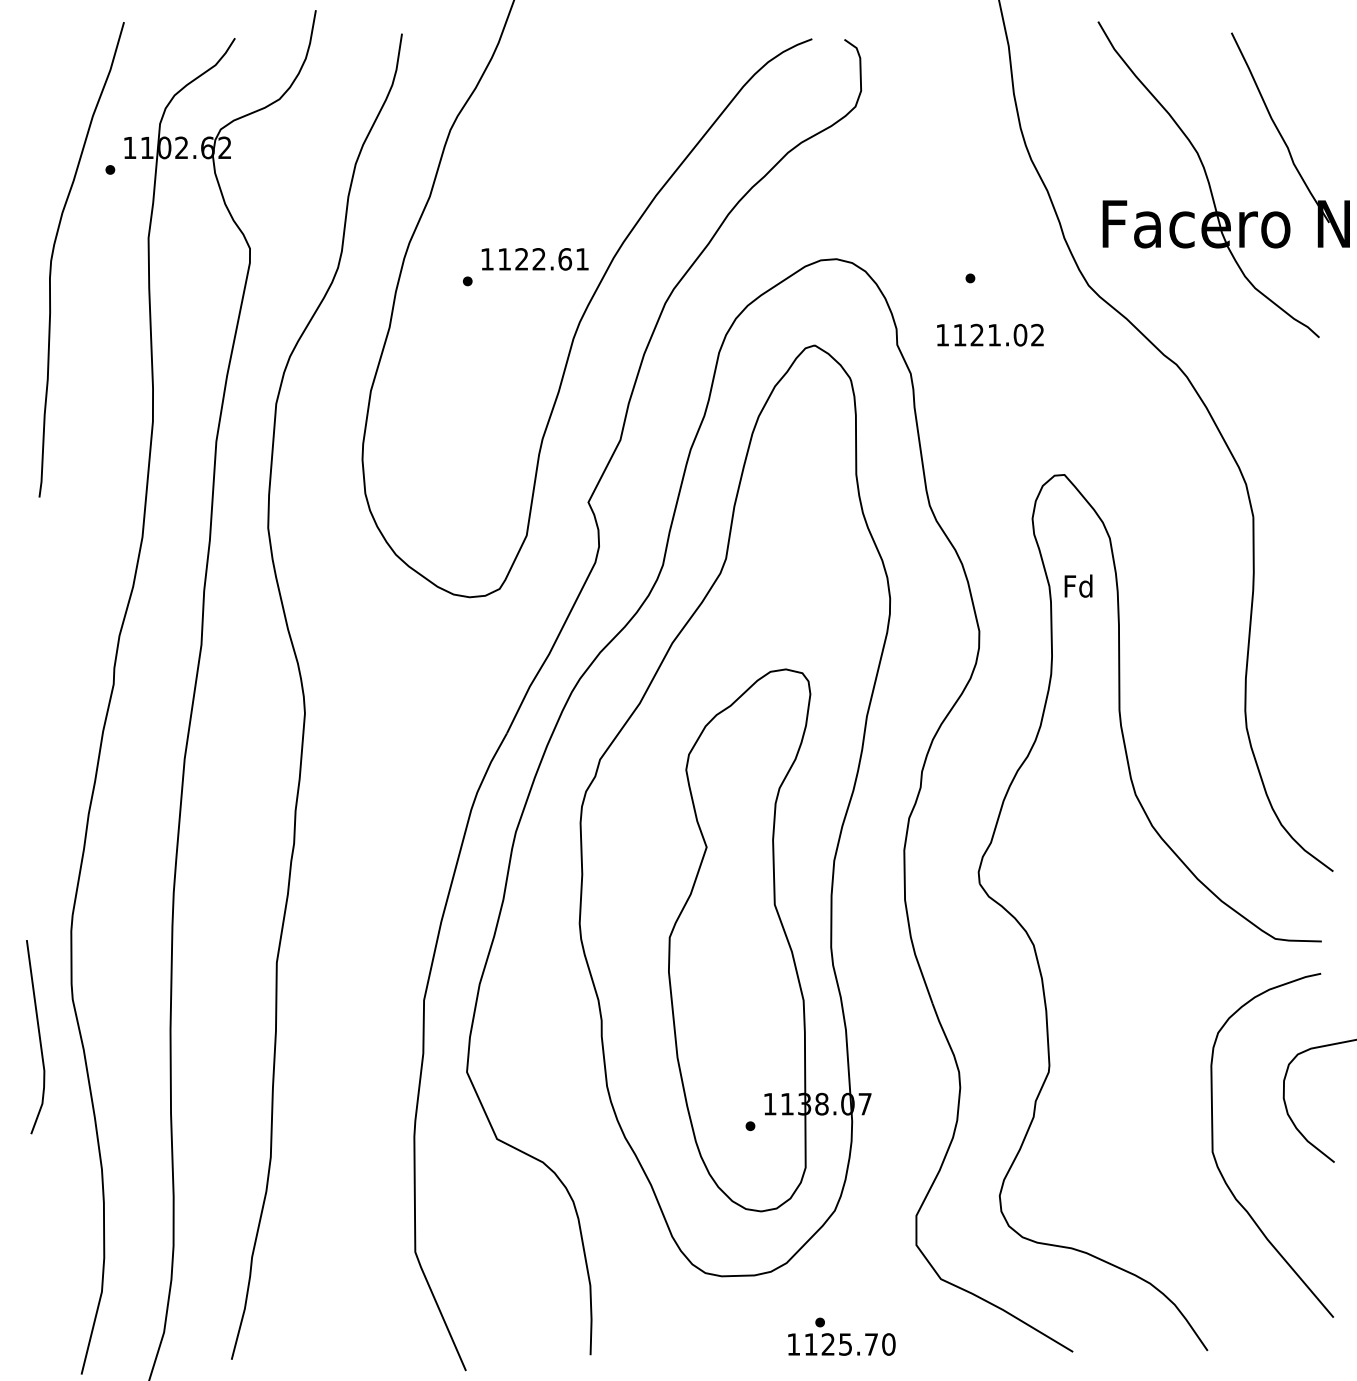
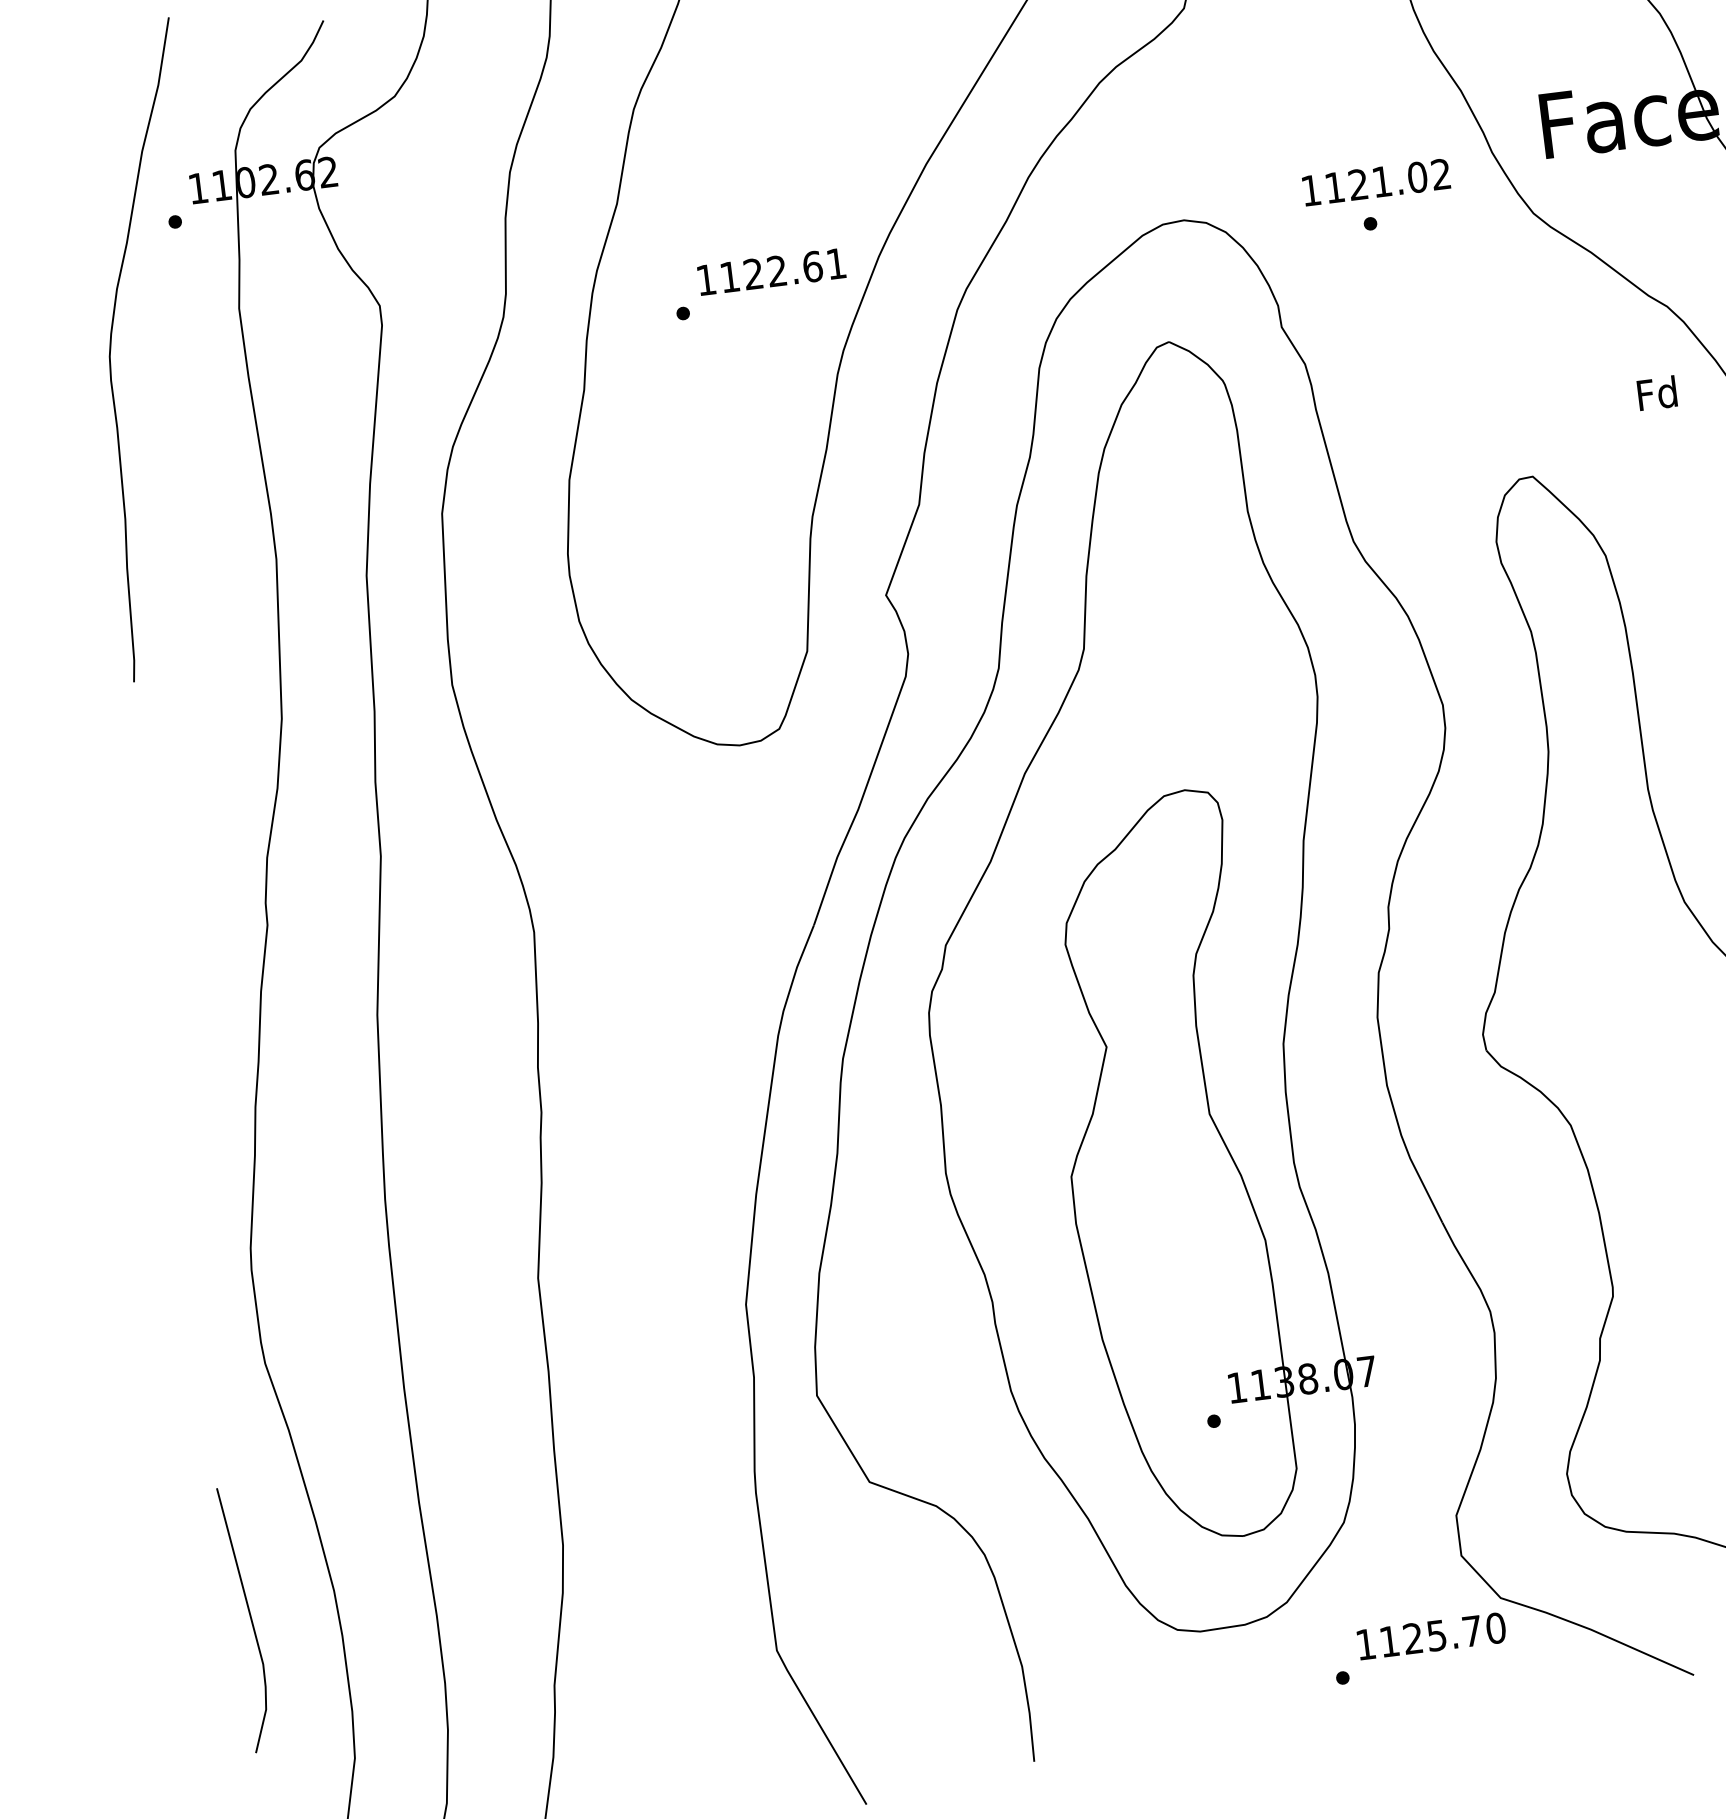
text: (990, 334) -> (1376, 181), moved
text: (1078, 585) -> (1657, 392), moved
line: (38, 1036) -> (249, 1618), moved
text: (841, 1344) -> (1431, 1636), moved

